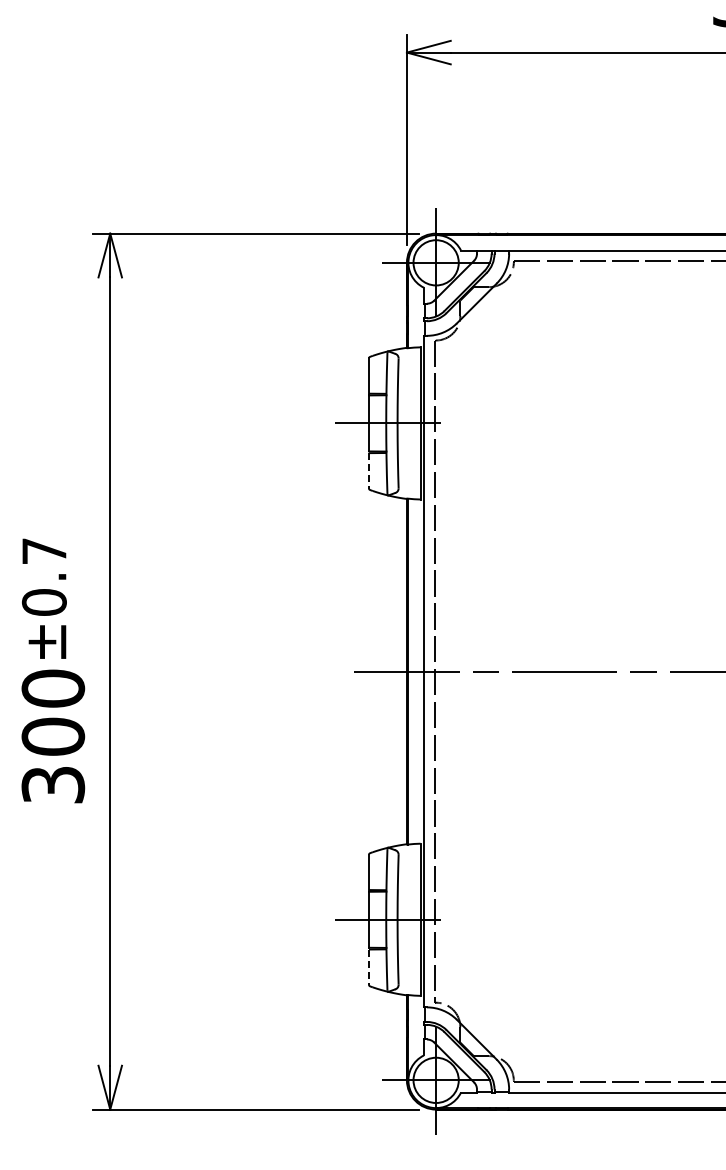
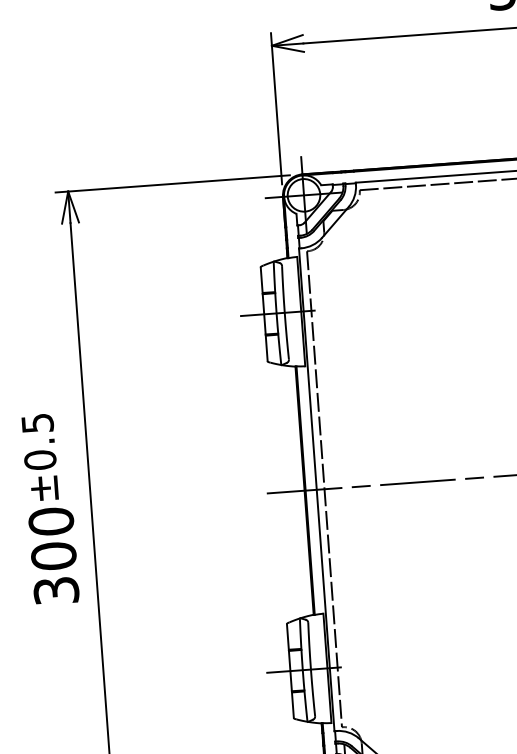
line: (369, 470) -> (267, 348), dashed -> solid
text: (44, 551) -> (37, 423), ±0.7 -> ±0.5
line: (369, 967) -> (293, 705), dashed -> solid

